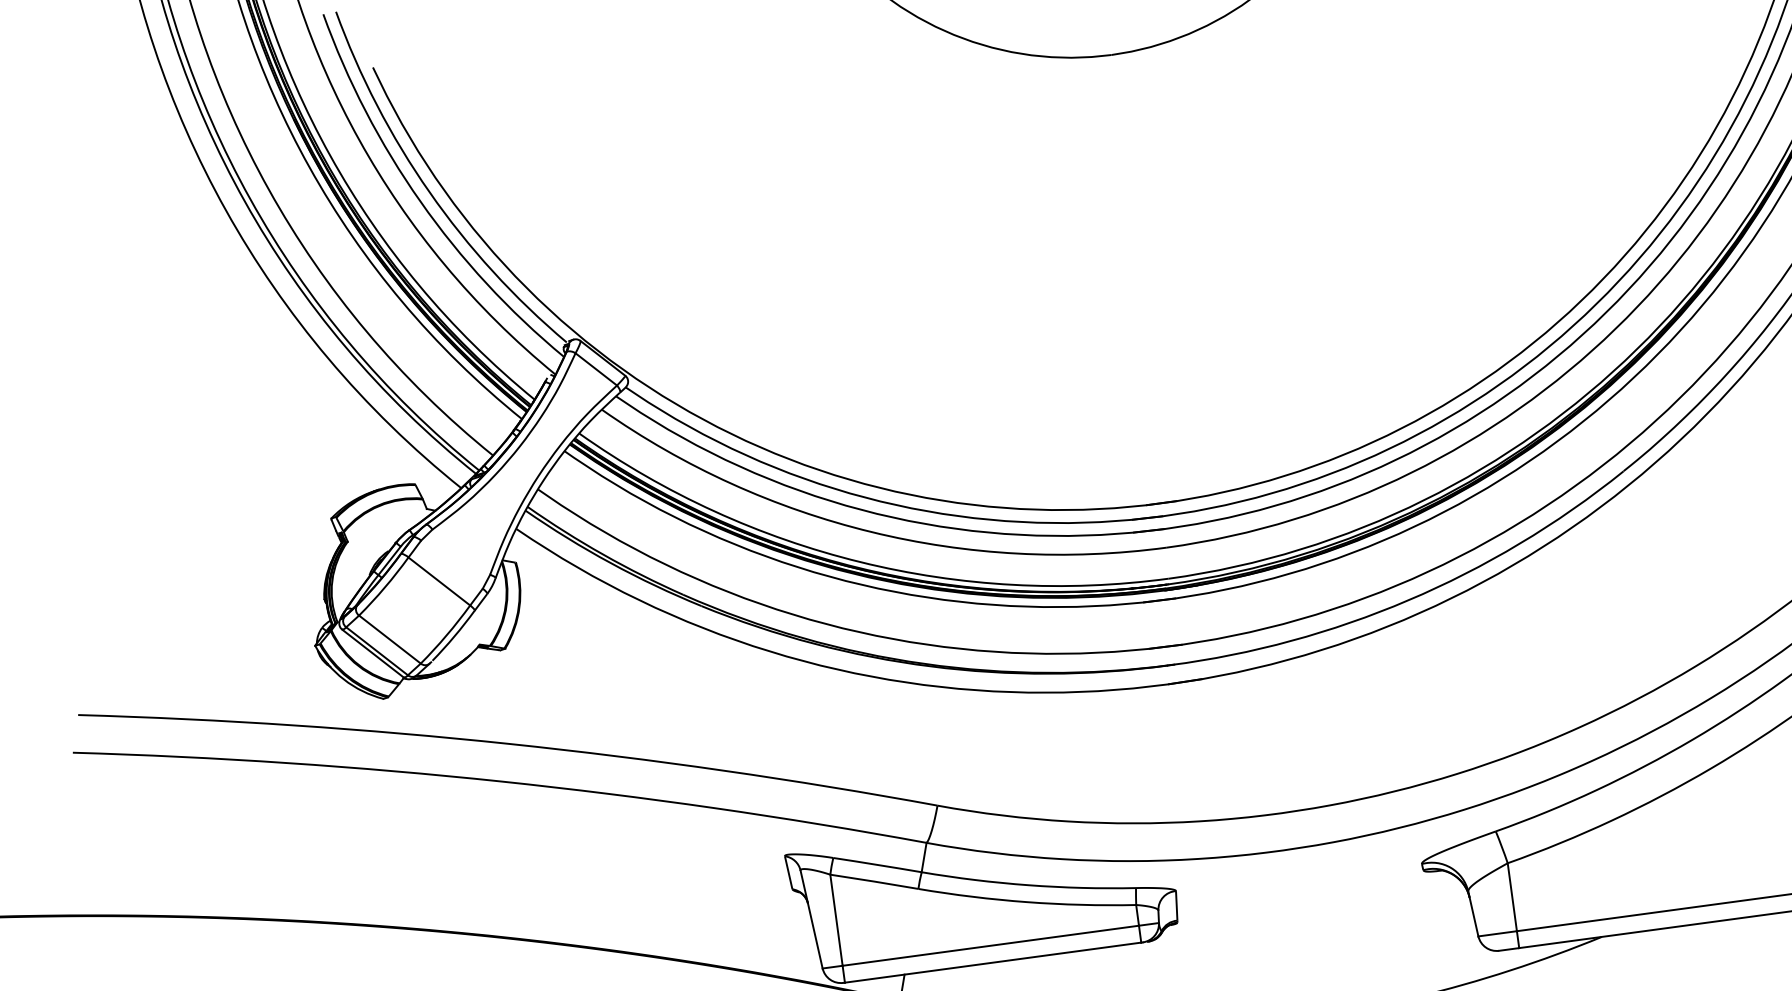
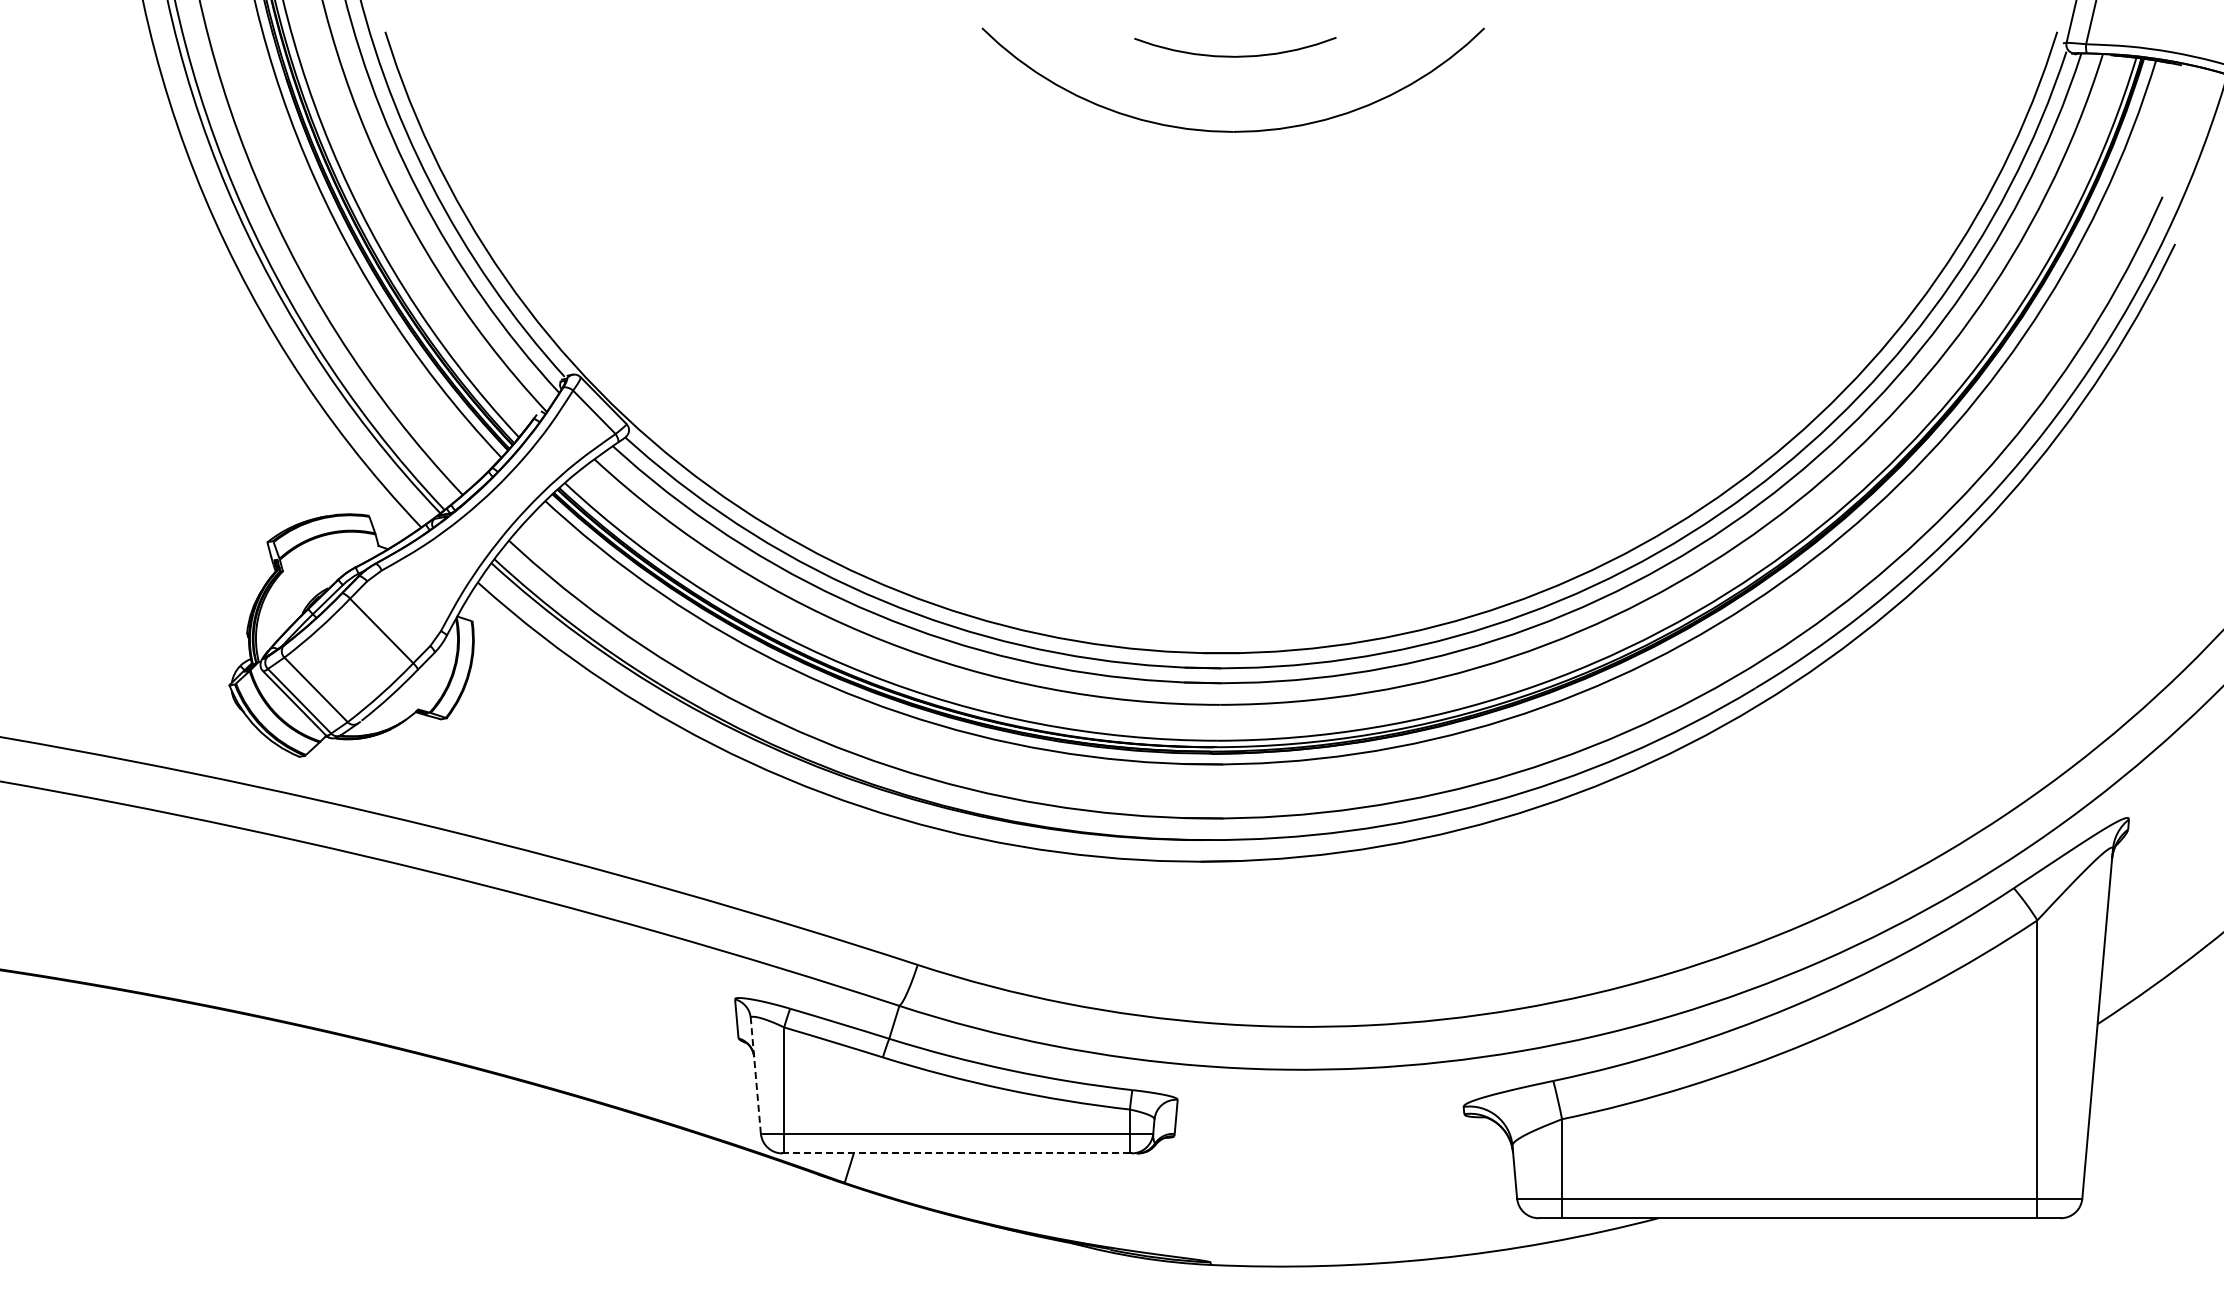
line: (811, 919) -> (755, 1075), solid -> dashed
line: (993, 962) -> (957, 1153), solid -> dashed

